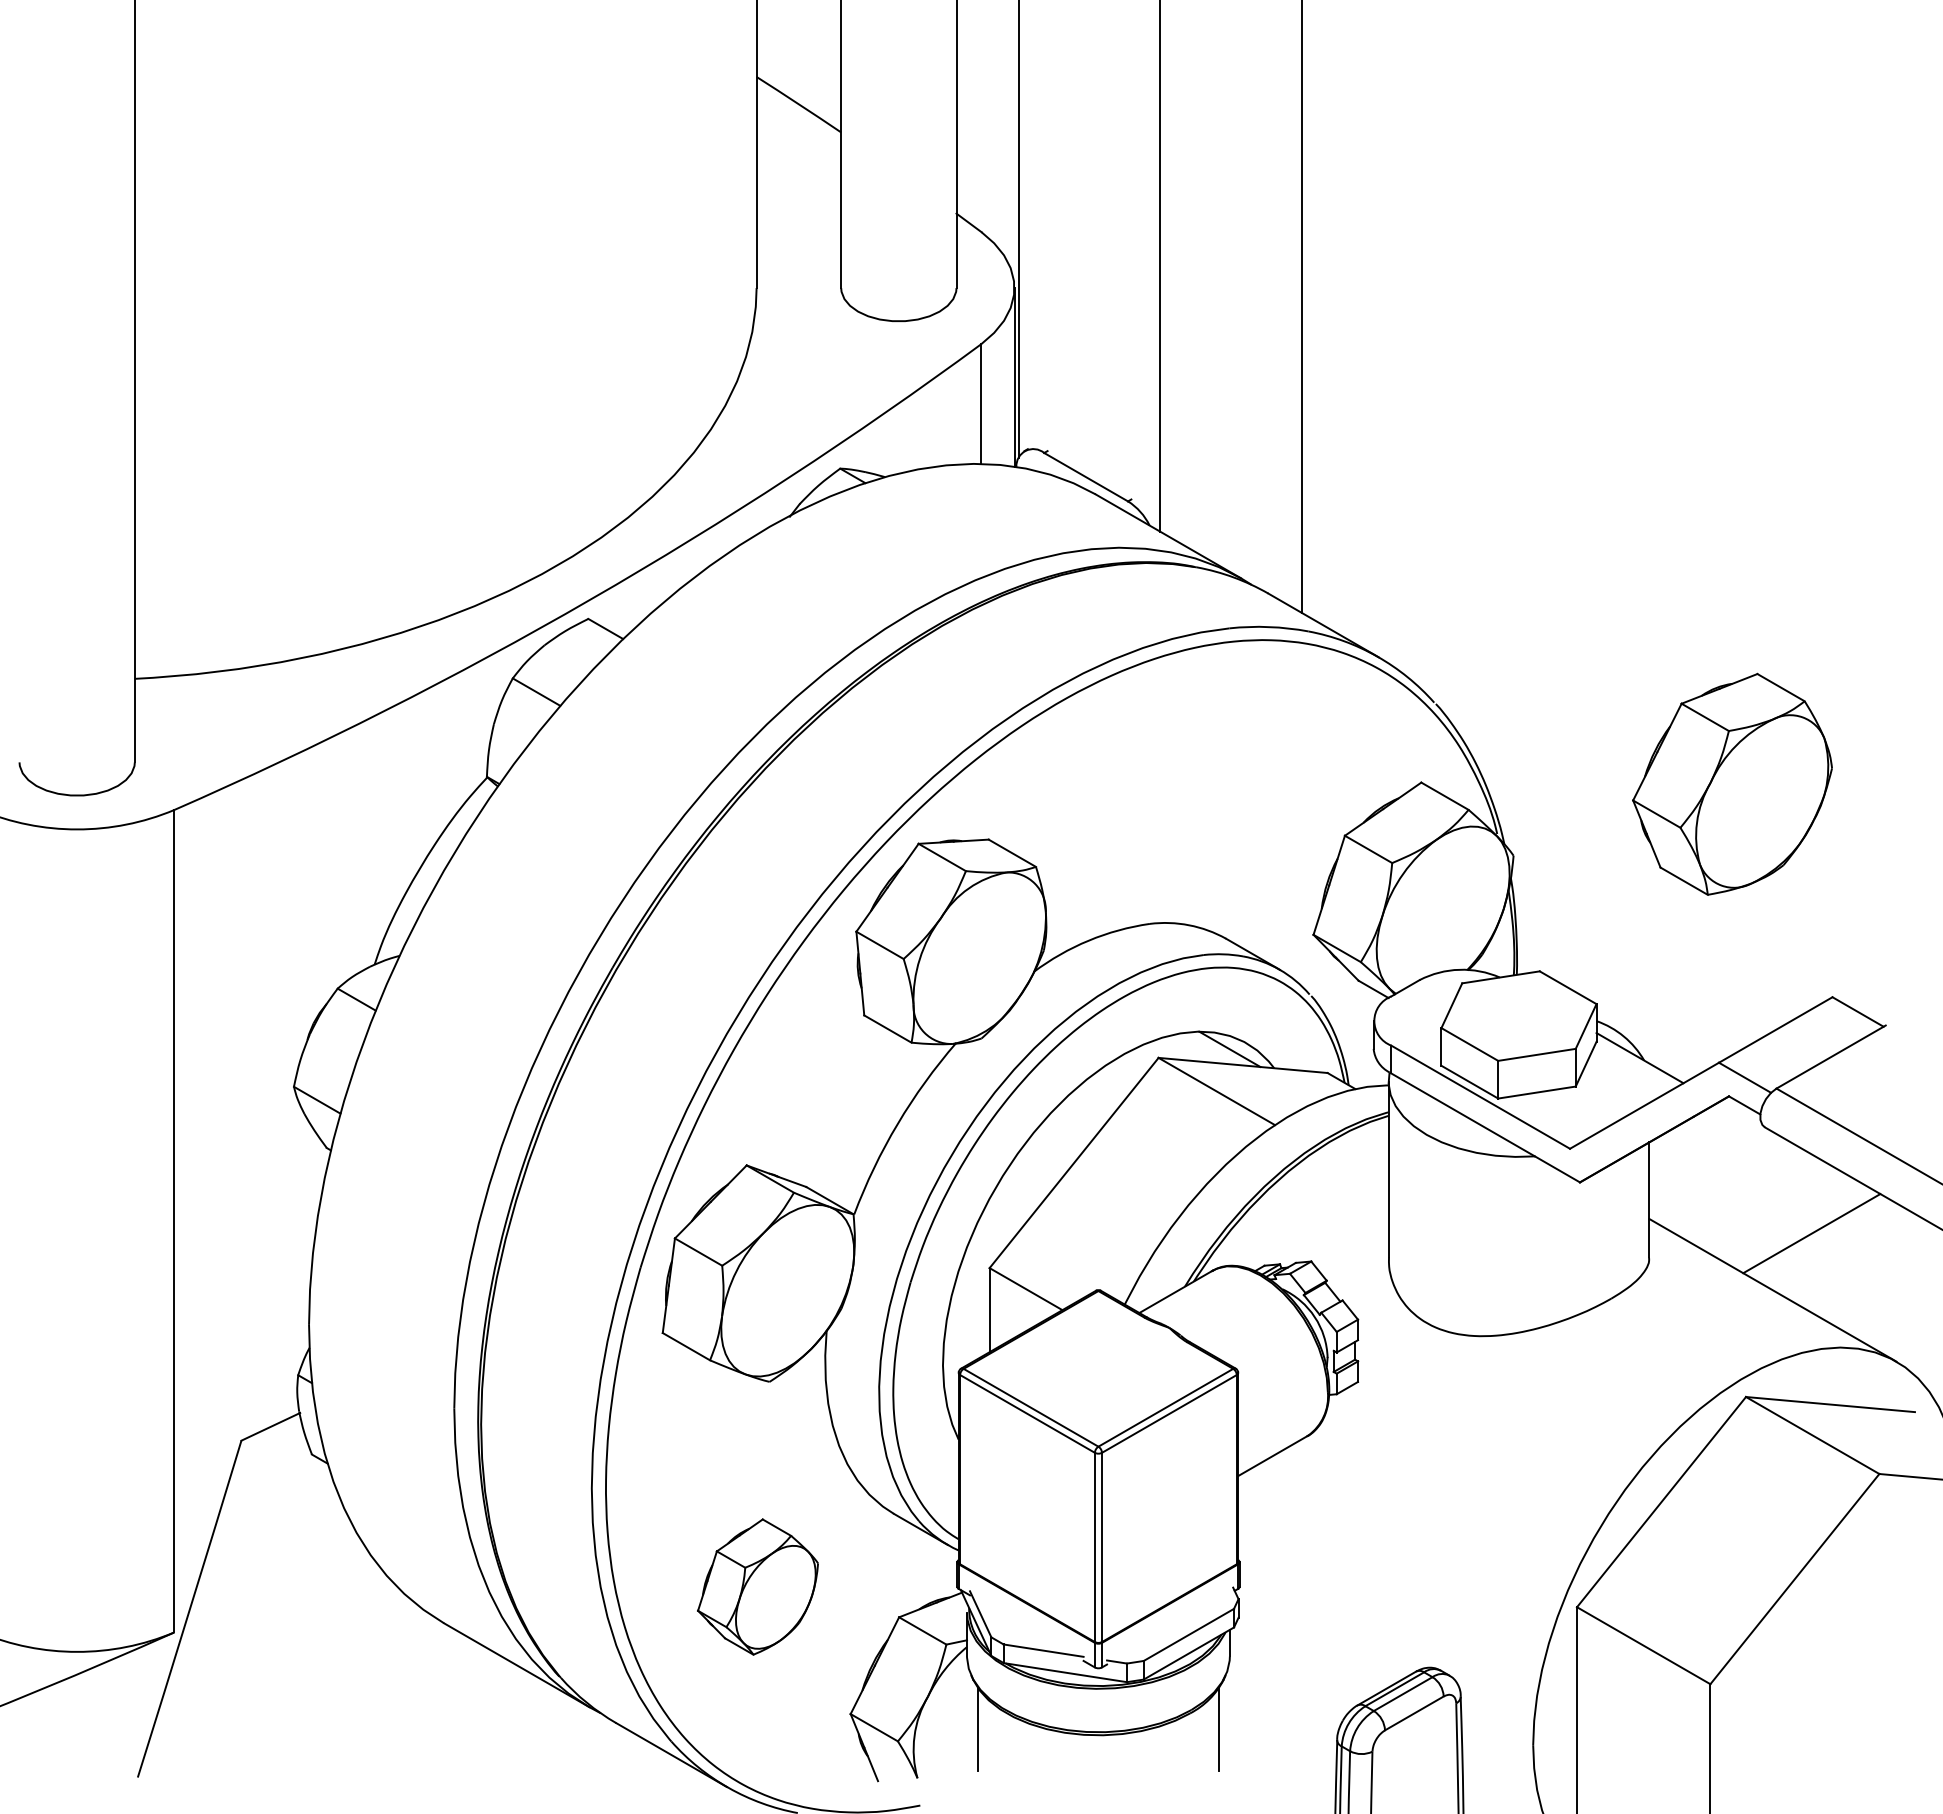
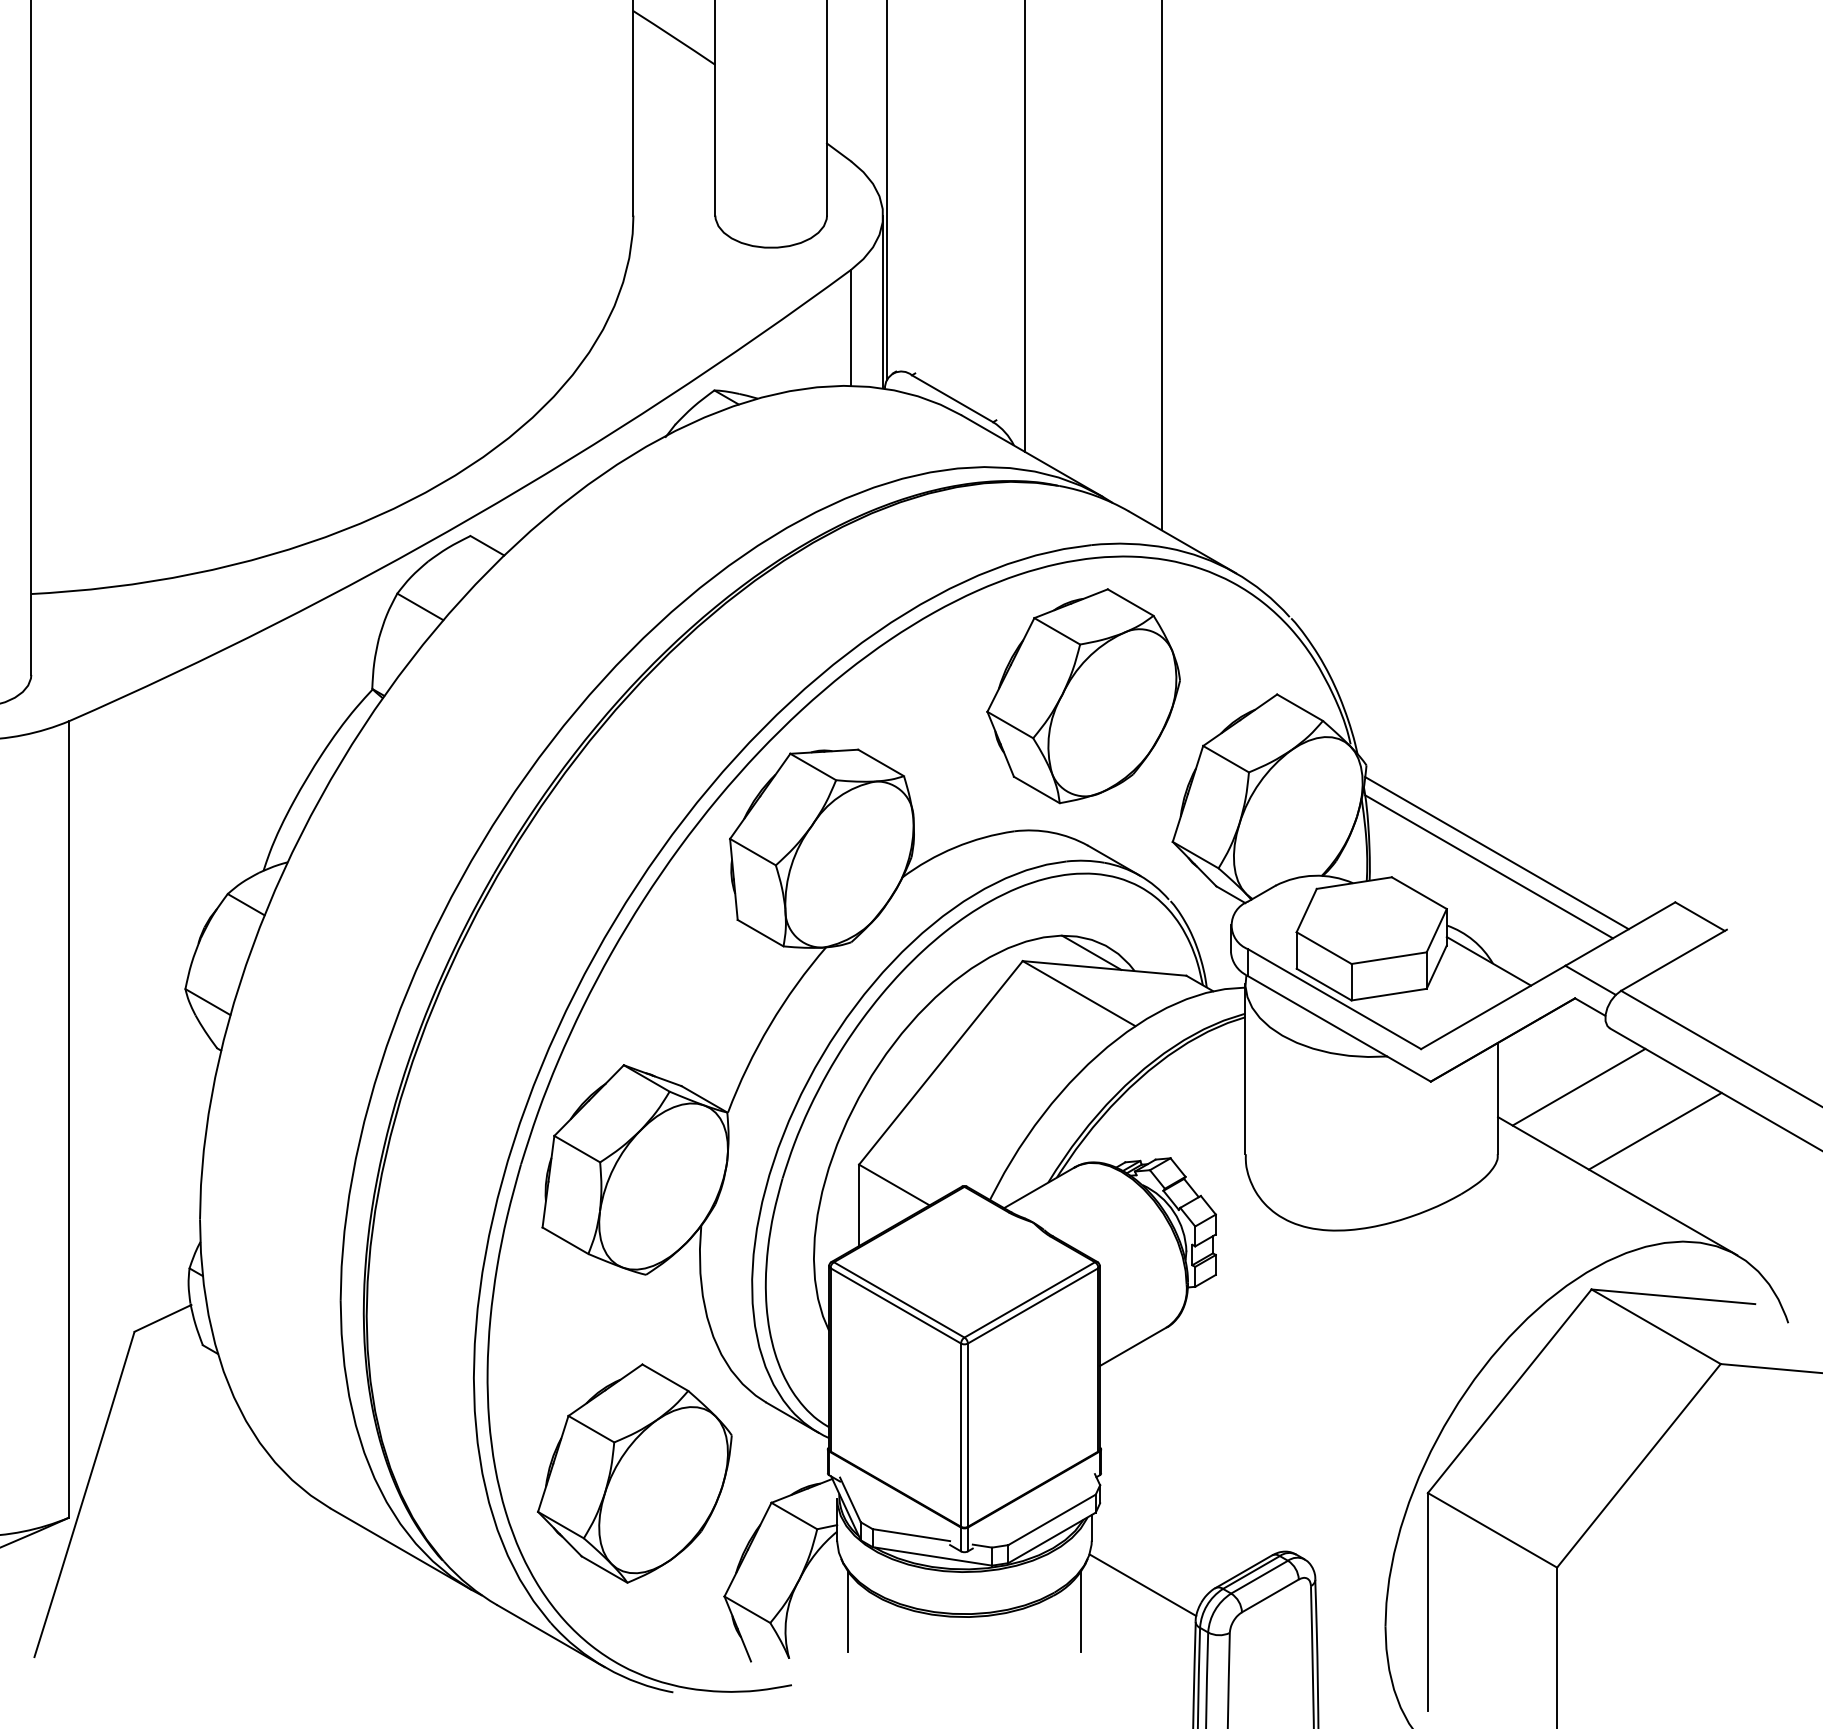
part: (1732, 783) -> (1083, 695), moved
line: (1648, 945) -> (1497, 852), added
line: (1640, 960) -> (1489, 866), added
line: (1732, 1187) -> (1578, 1086), added
part: (757, 1586) -> (634, 1472), size x1.67
line: (1282, 1702) -> (1142, 1585), added

